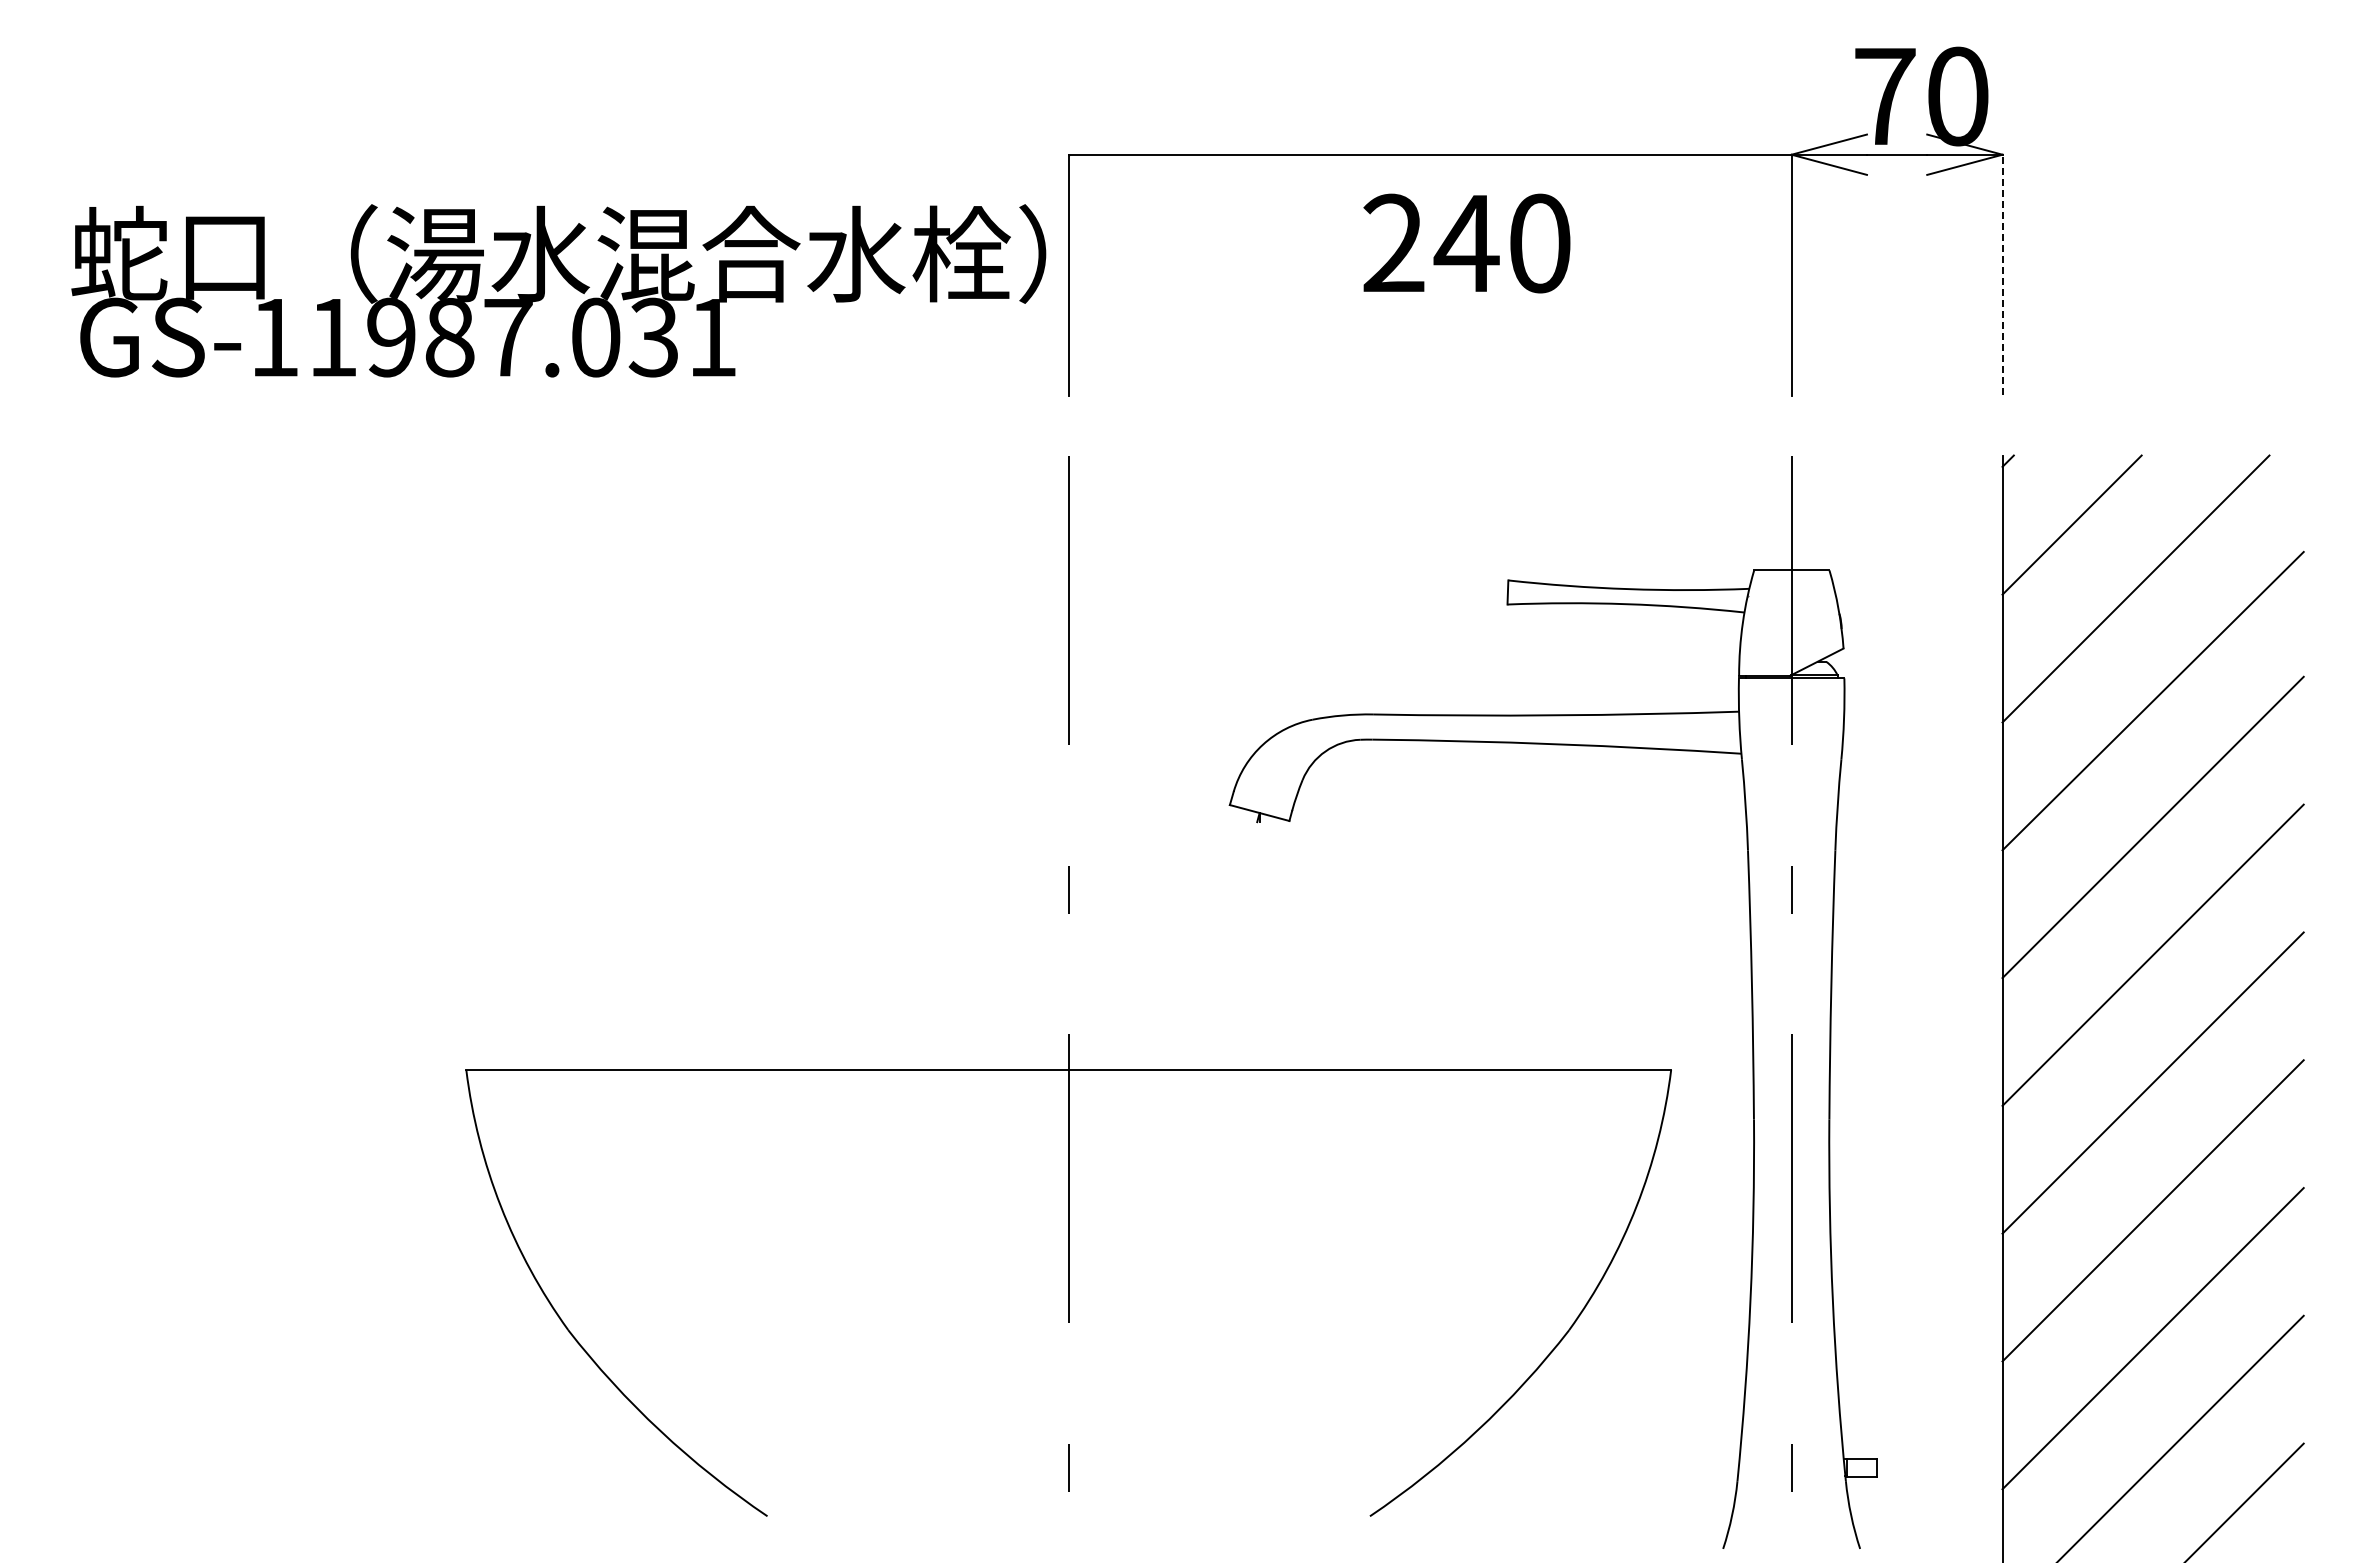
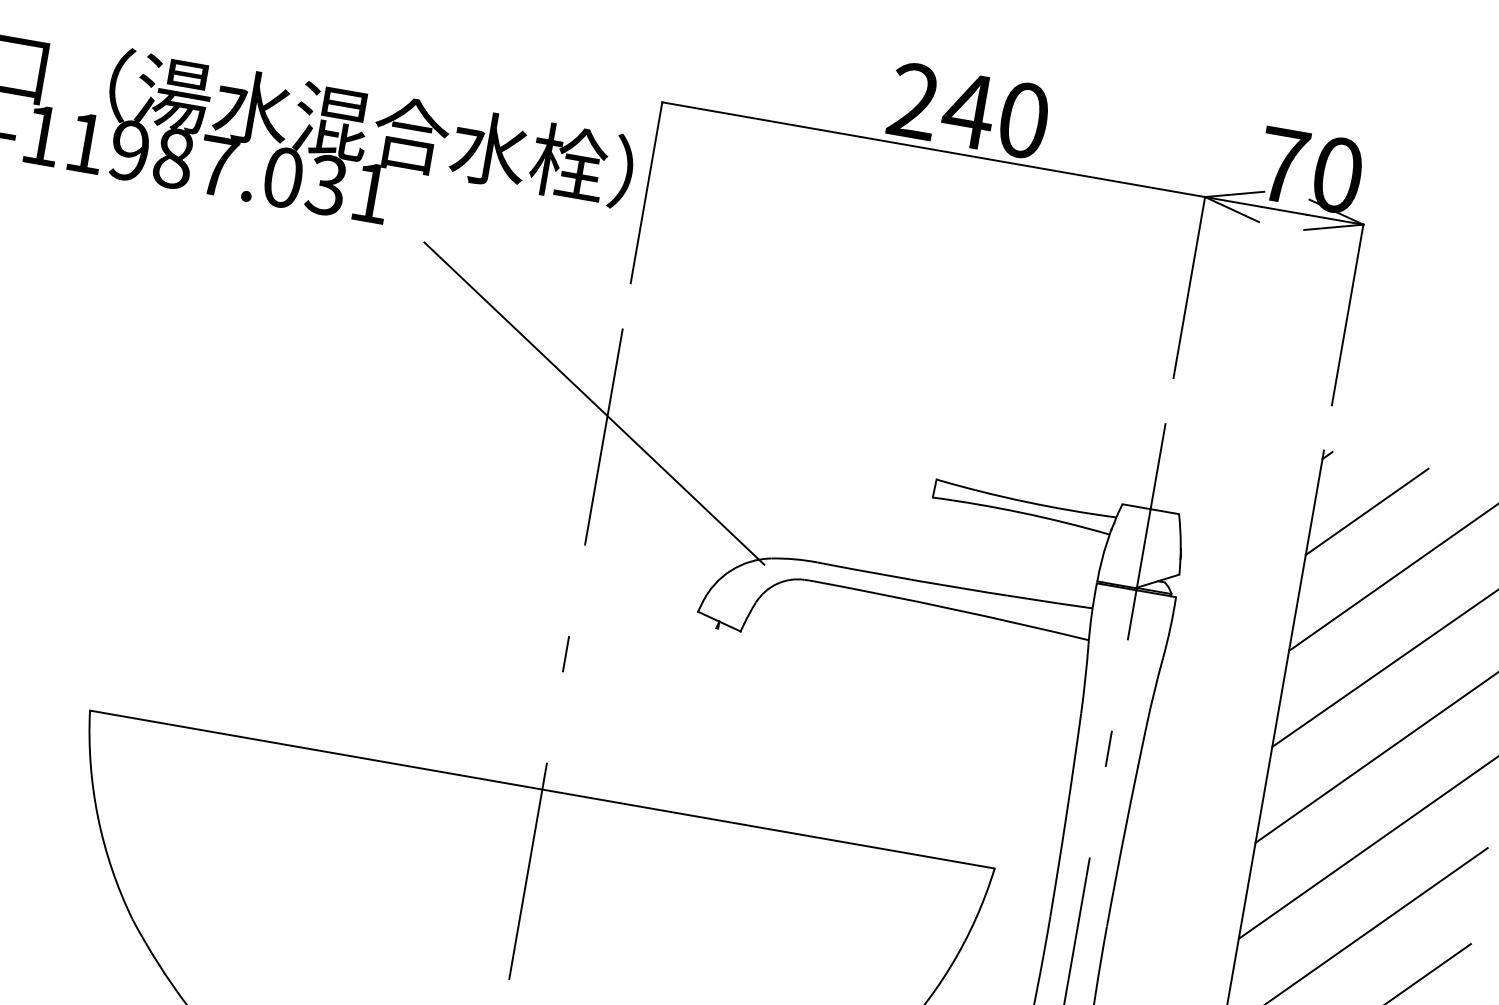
text: (1466, 243) -> (968, 110), moved
line: (2002, 274) -> (1347, 314), dashed -> solid
line: (1048, 559) -> (594, 403), added

